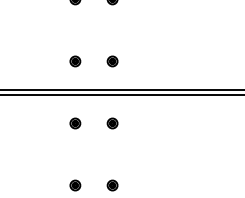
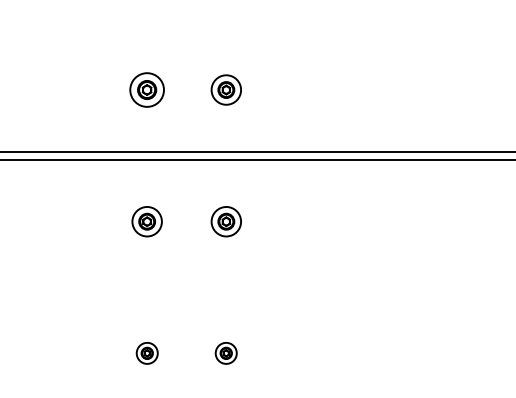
part: (75, 61) -> (147, 90), size x1.6
part: (112, 61) -> (226, 90), size x1.4
part: (75, 123) -> (147, 221), size x1.4
part: (112, 123) -> (226, 221), size x1.4

